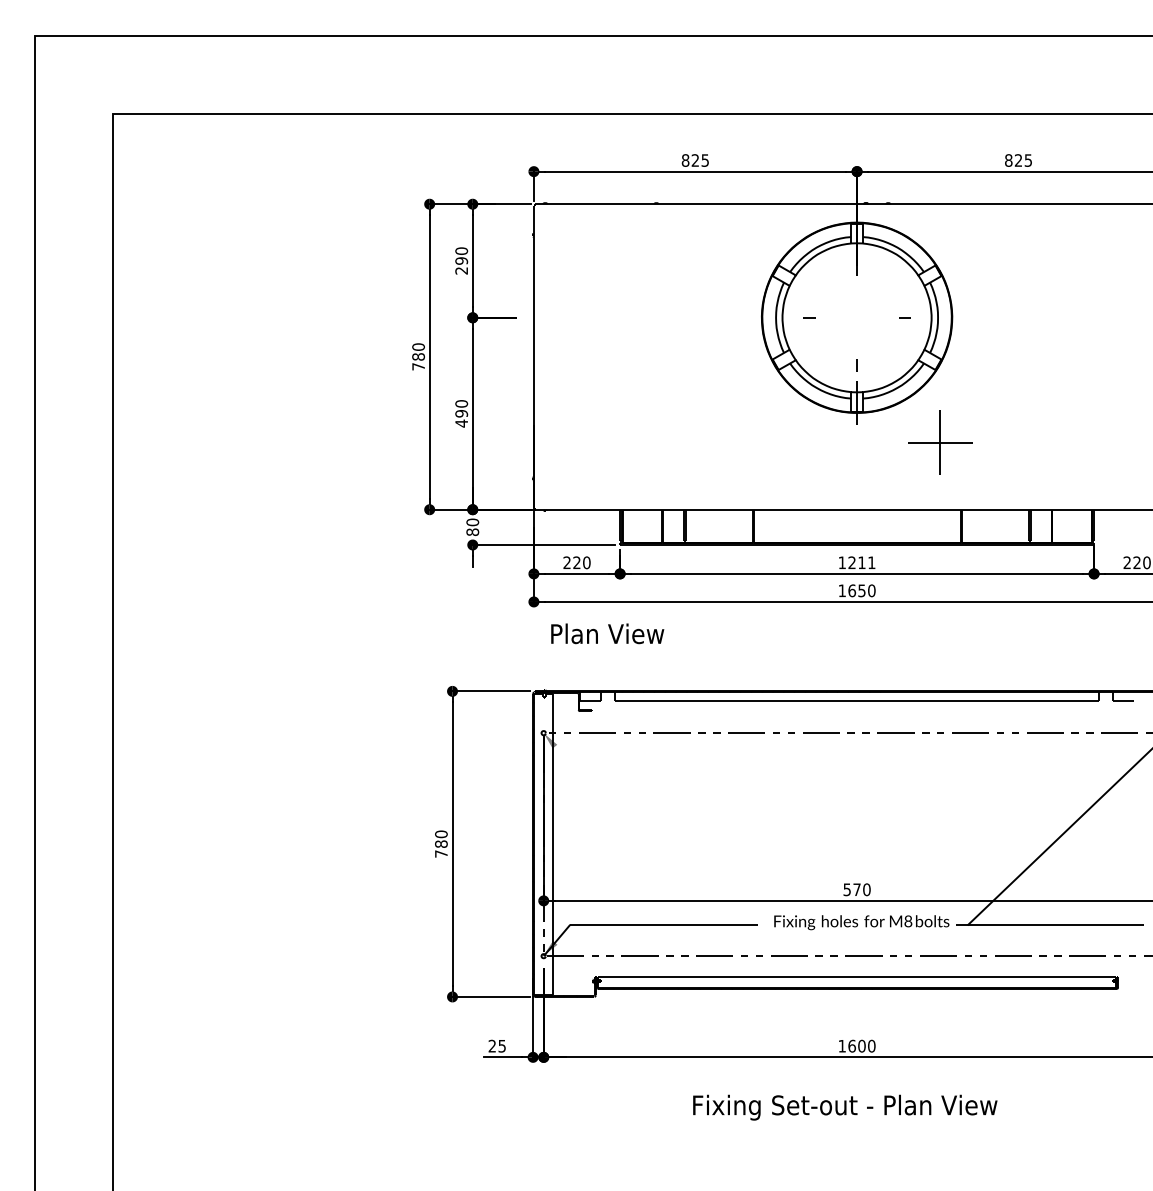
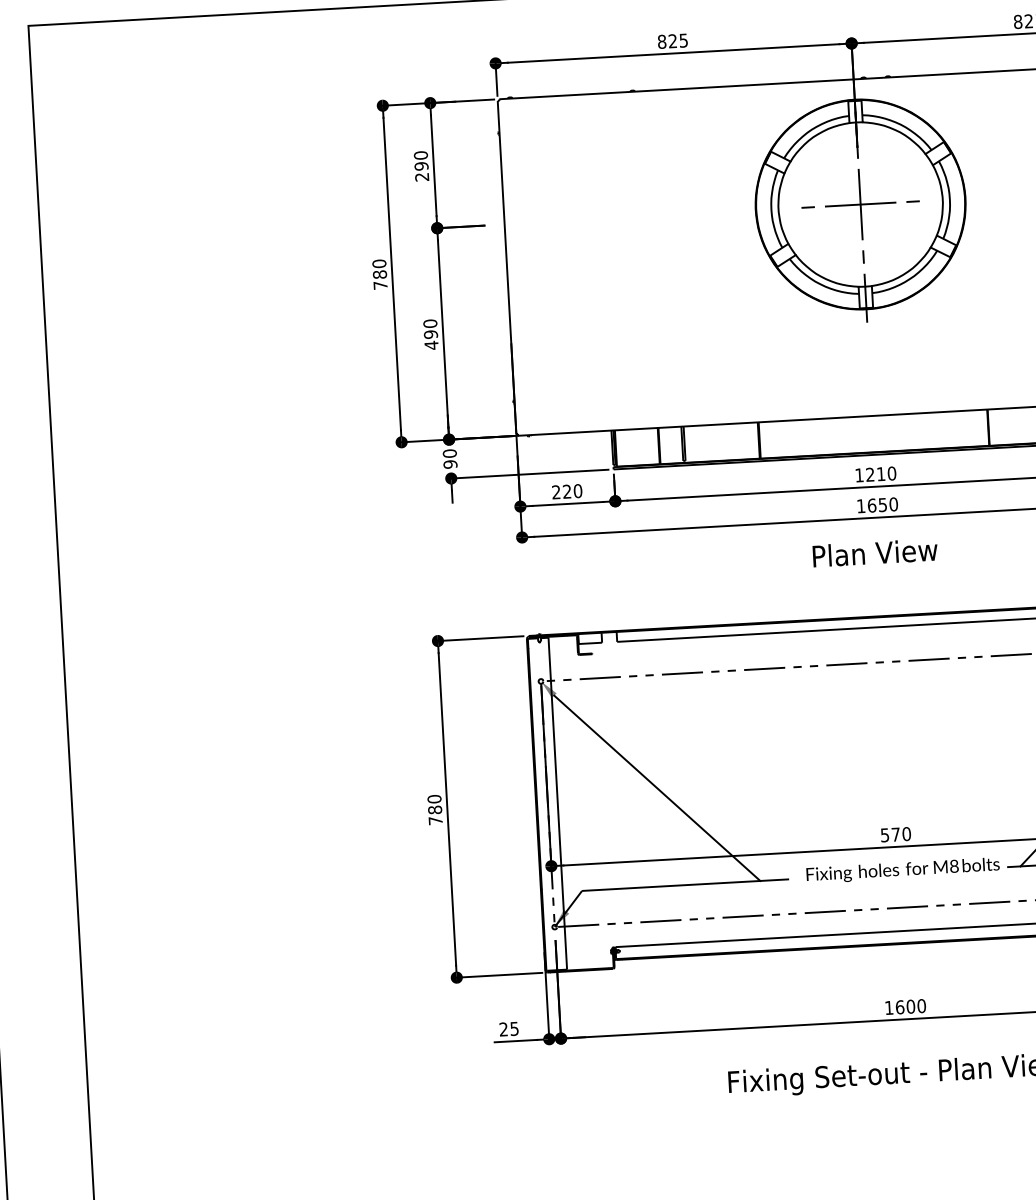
part: (940, 442) -> (861, 204), moved
text: (472, 532) -> (450, 464), 80 -> 90
text: (871, 562) -> (891, 473), 1211 -> 1210
text: (607, 633) -> (875, 552), moved
line: (643, 835) -> (657, 788), added

